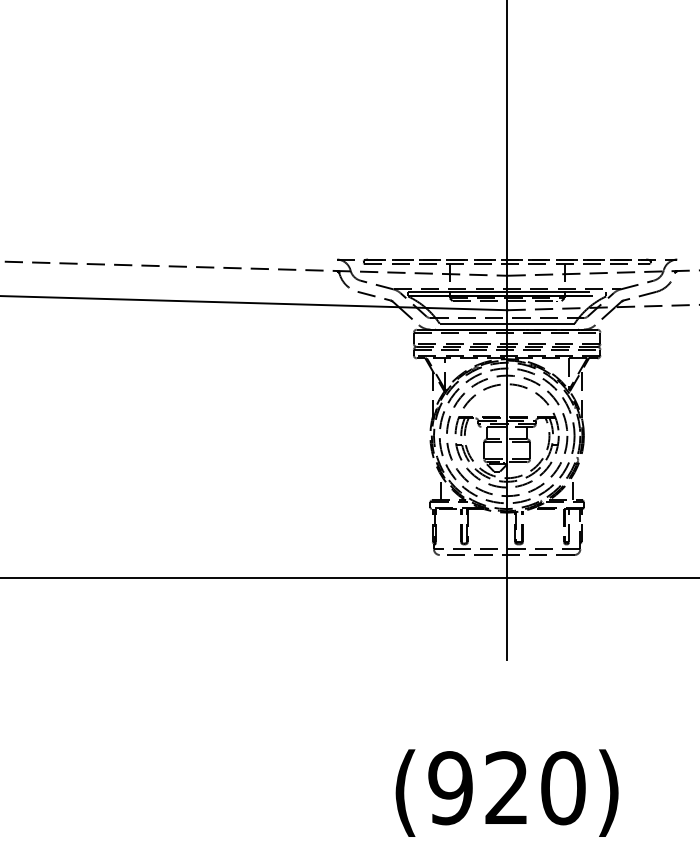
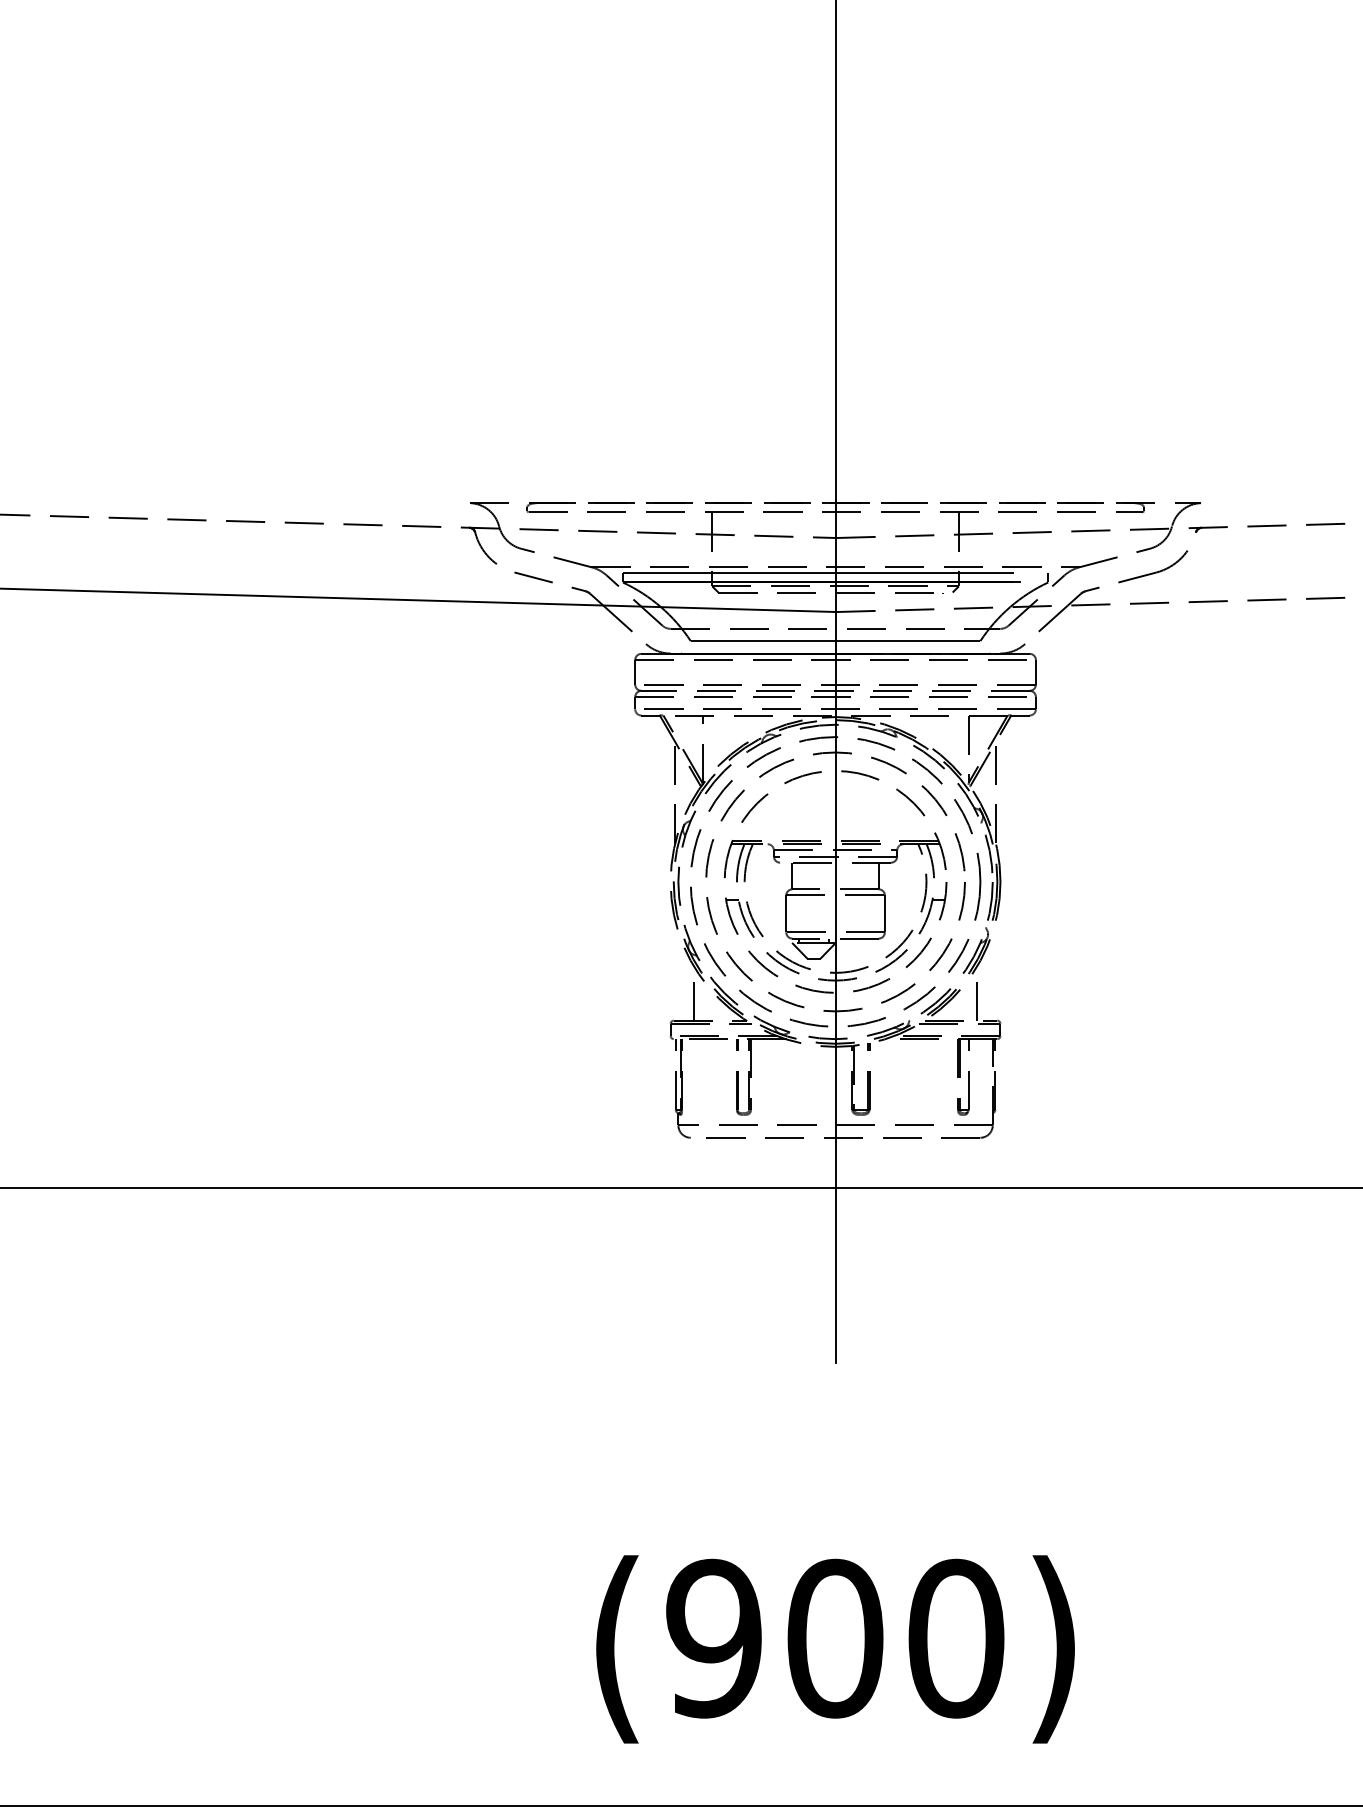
text: (506, 788) -> (834, 1639), (920) -> (900)

